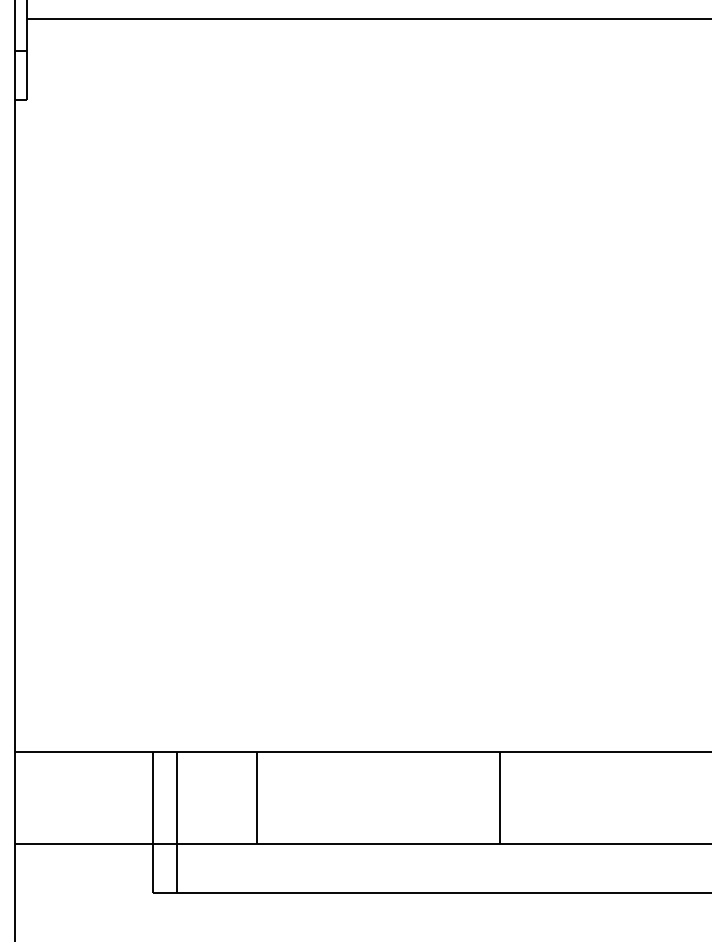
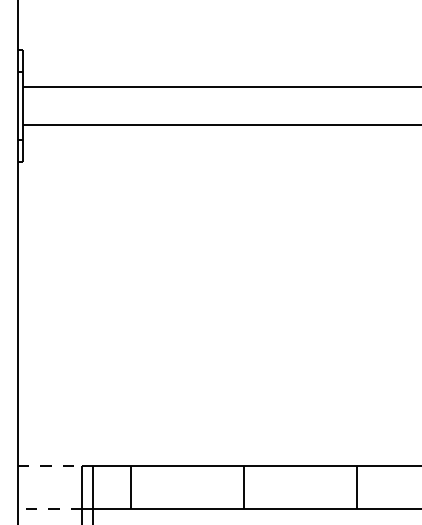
line: (84, 752) -> (50, 466), solid -> dashed
line: (82, 845) -> (49, 509), solid -> dashed

